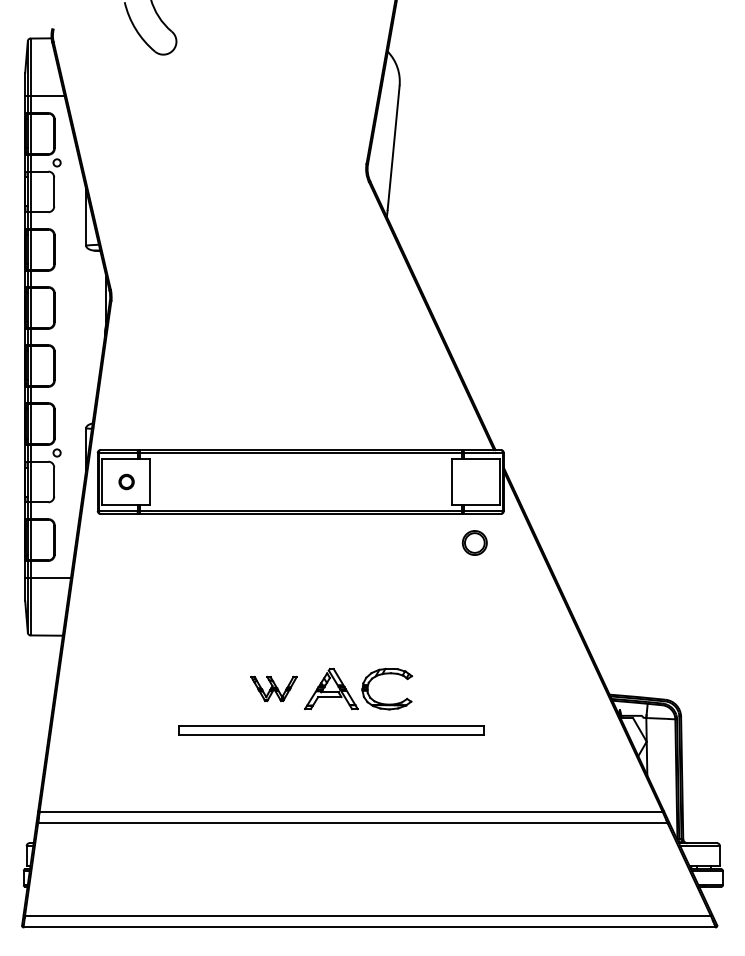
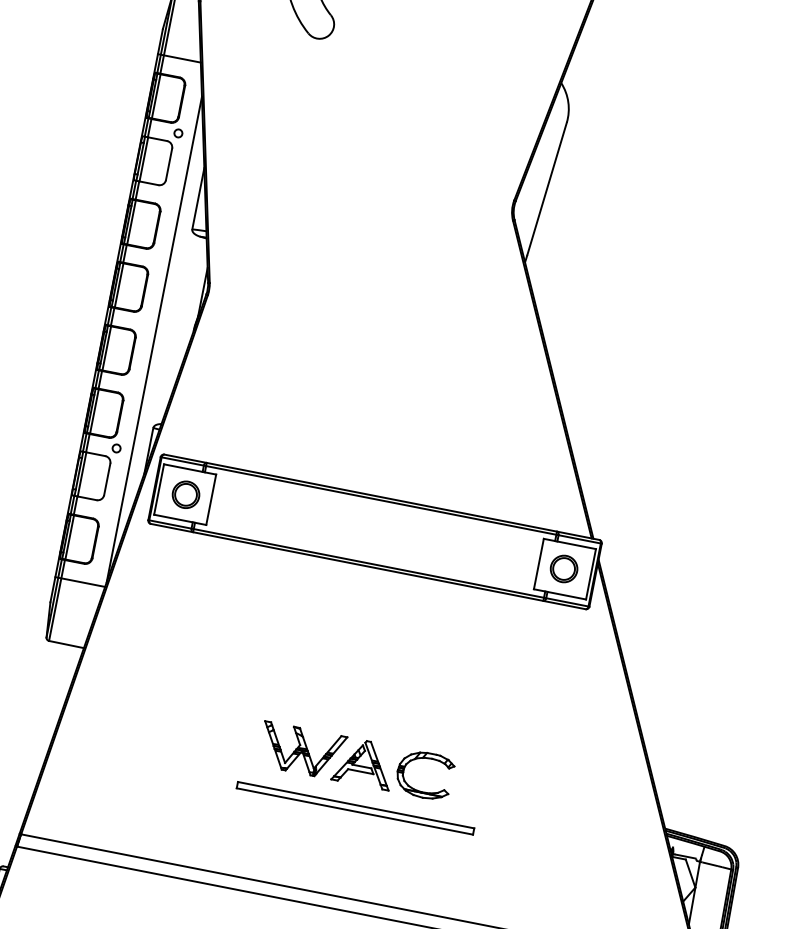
line: (71, 349) -> (154, 339), added
part: (126, 481) -> (185, 494), size x1.67
part: (474, 542) -> (563, 568), moved
part: (273, 688) -> (301, 750), size x1.67
part: (331, 730) -> (355, 808), size x0.71

